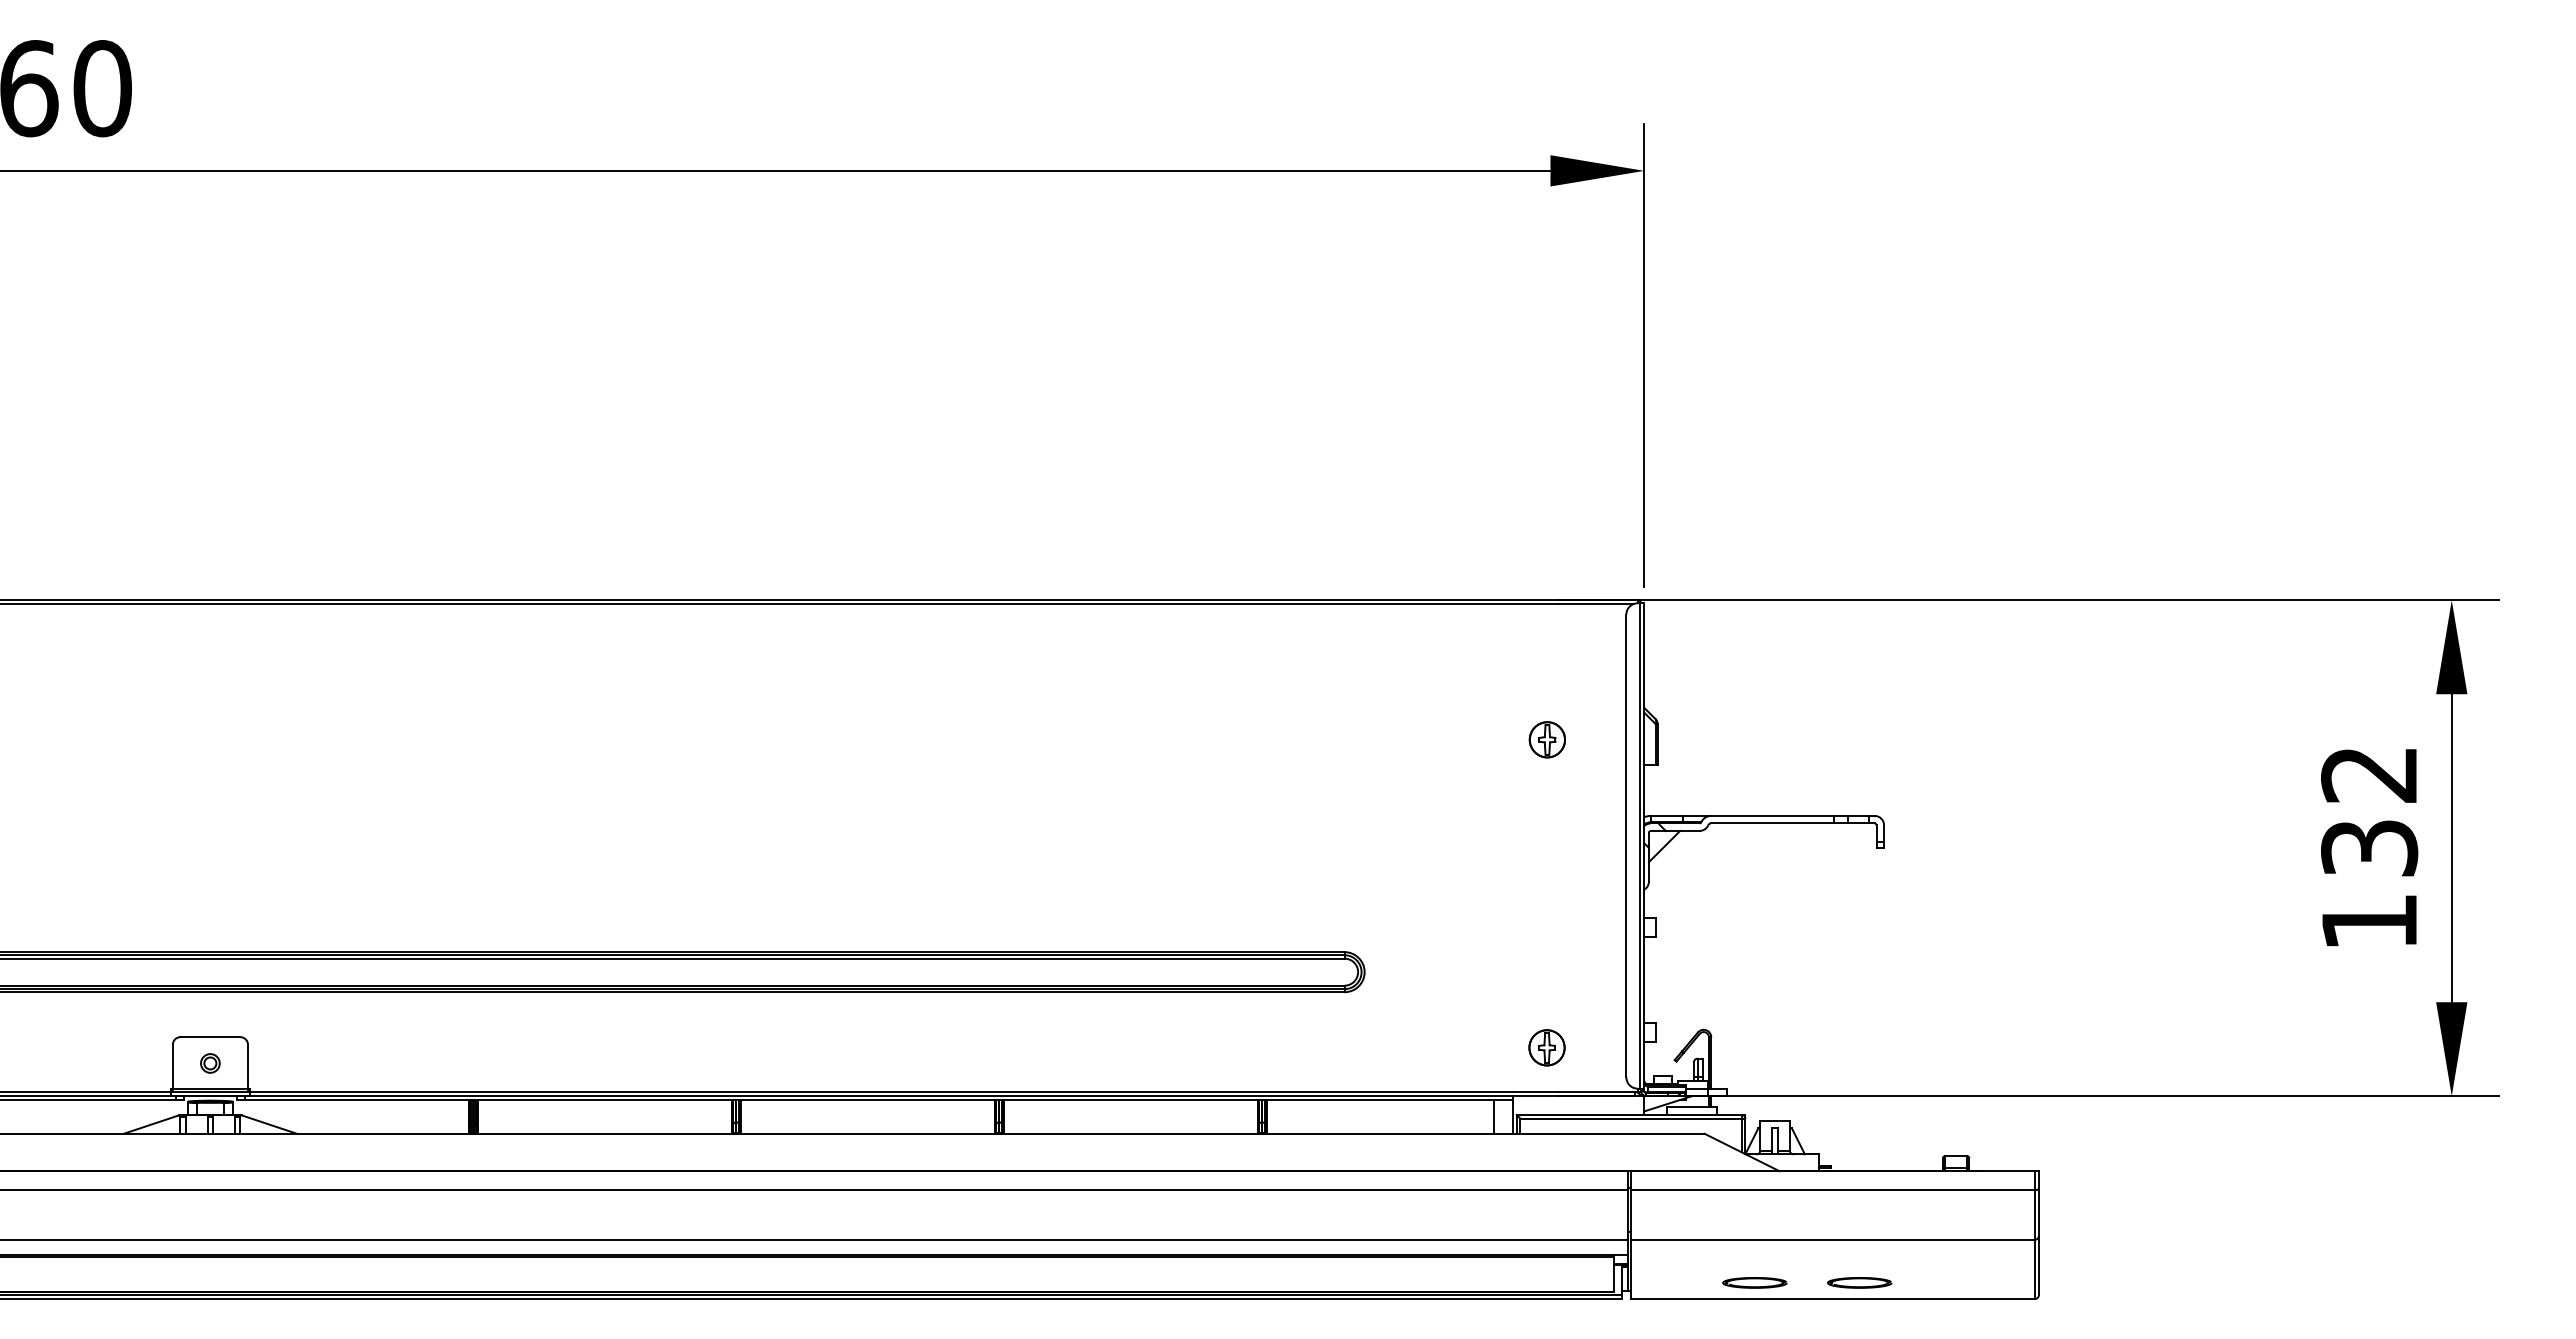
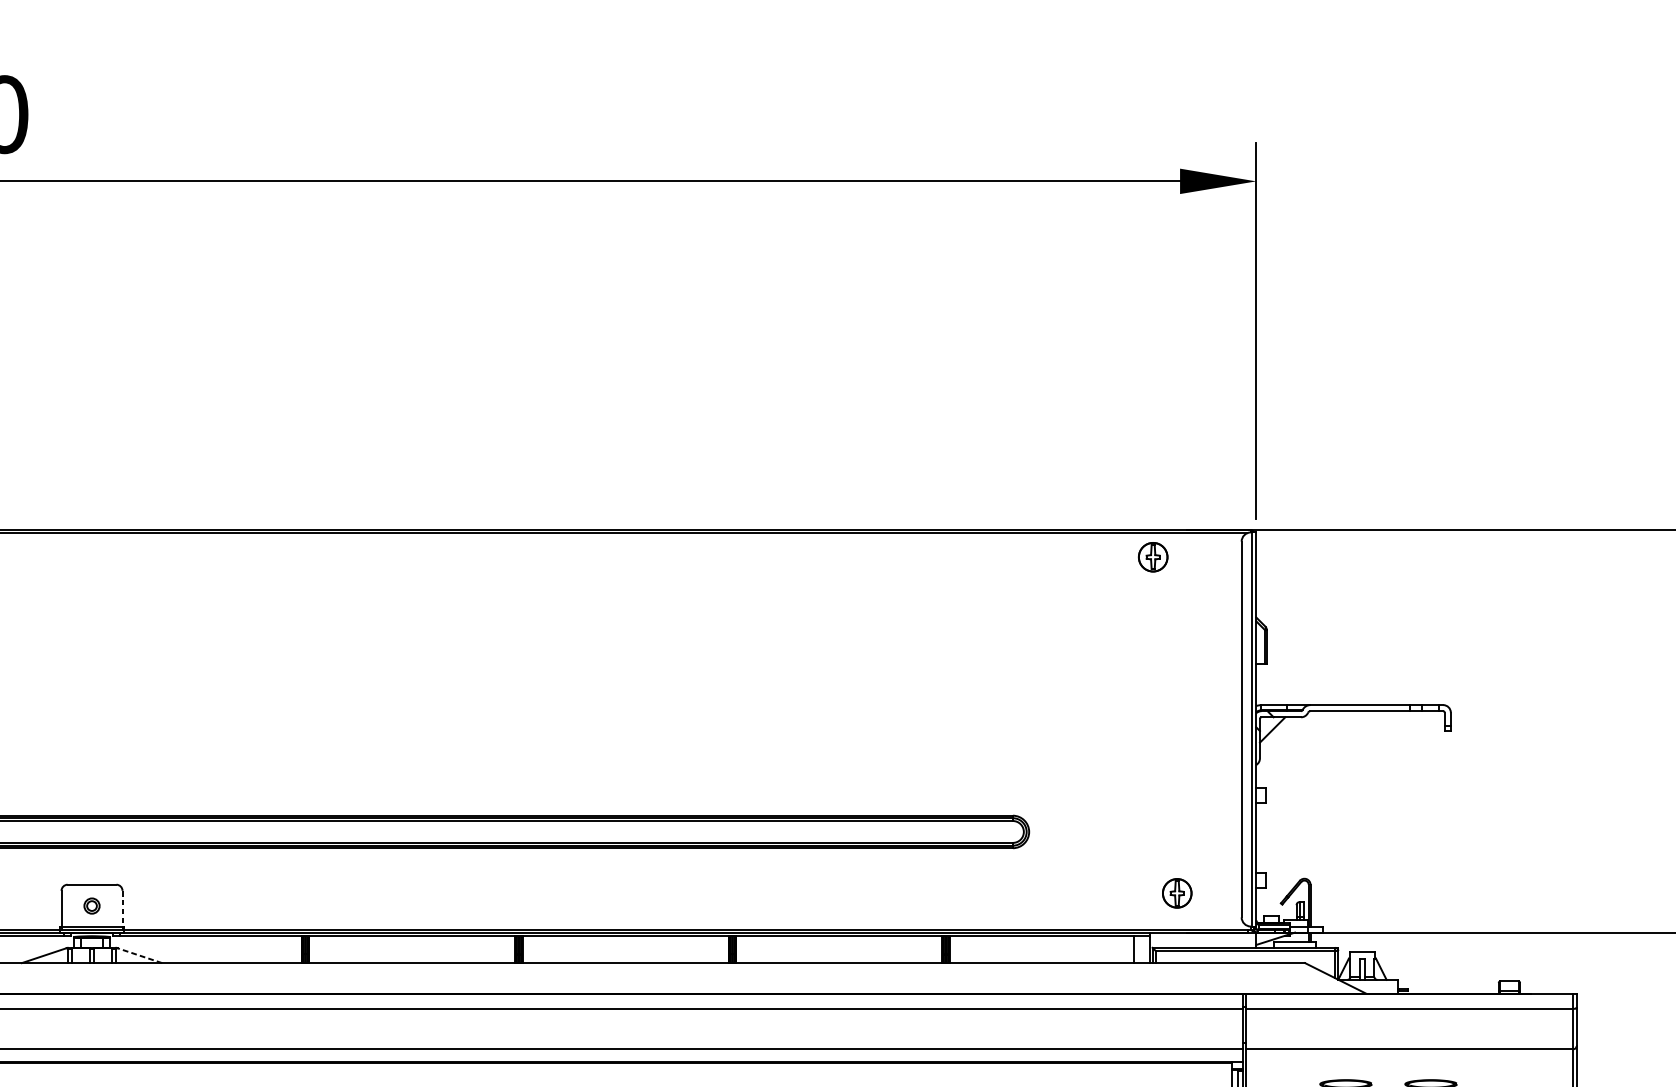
part: (1546, 739) -> (1152, 556), moved
line: (247, 1066) -> (122, 908), solid -> dashed
line: (269, 1124) -> (140, 955), solid -> dashed

